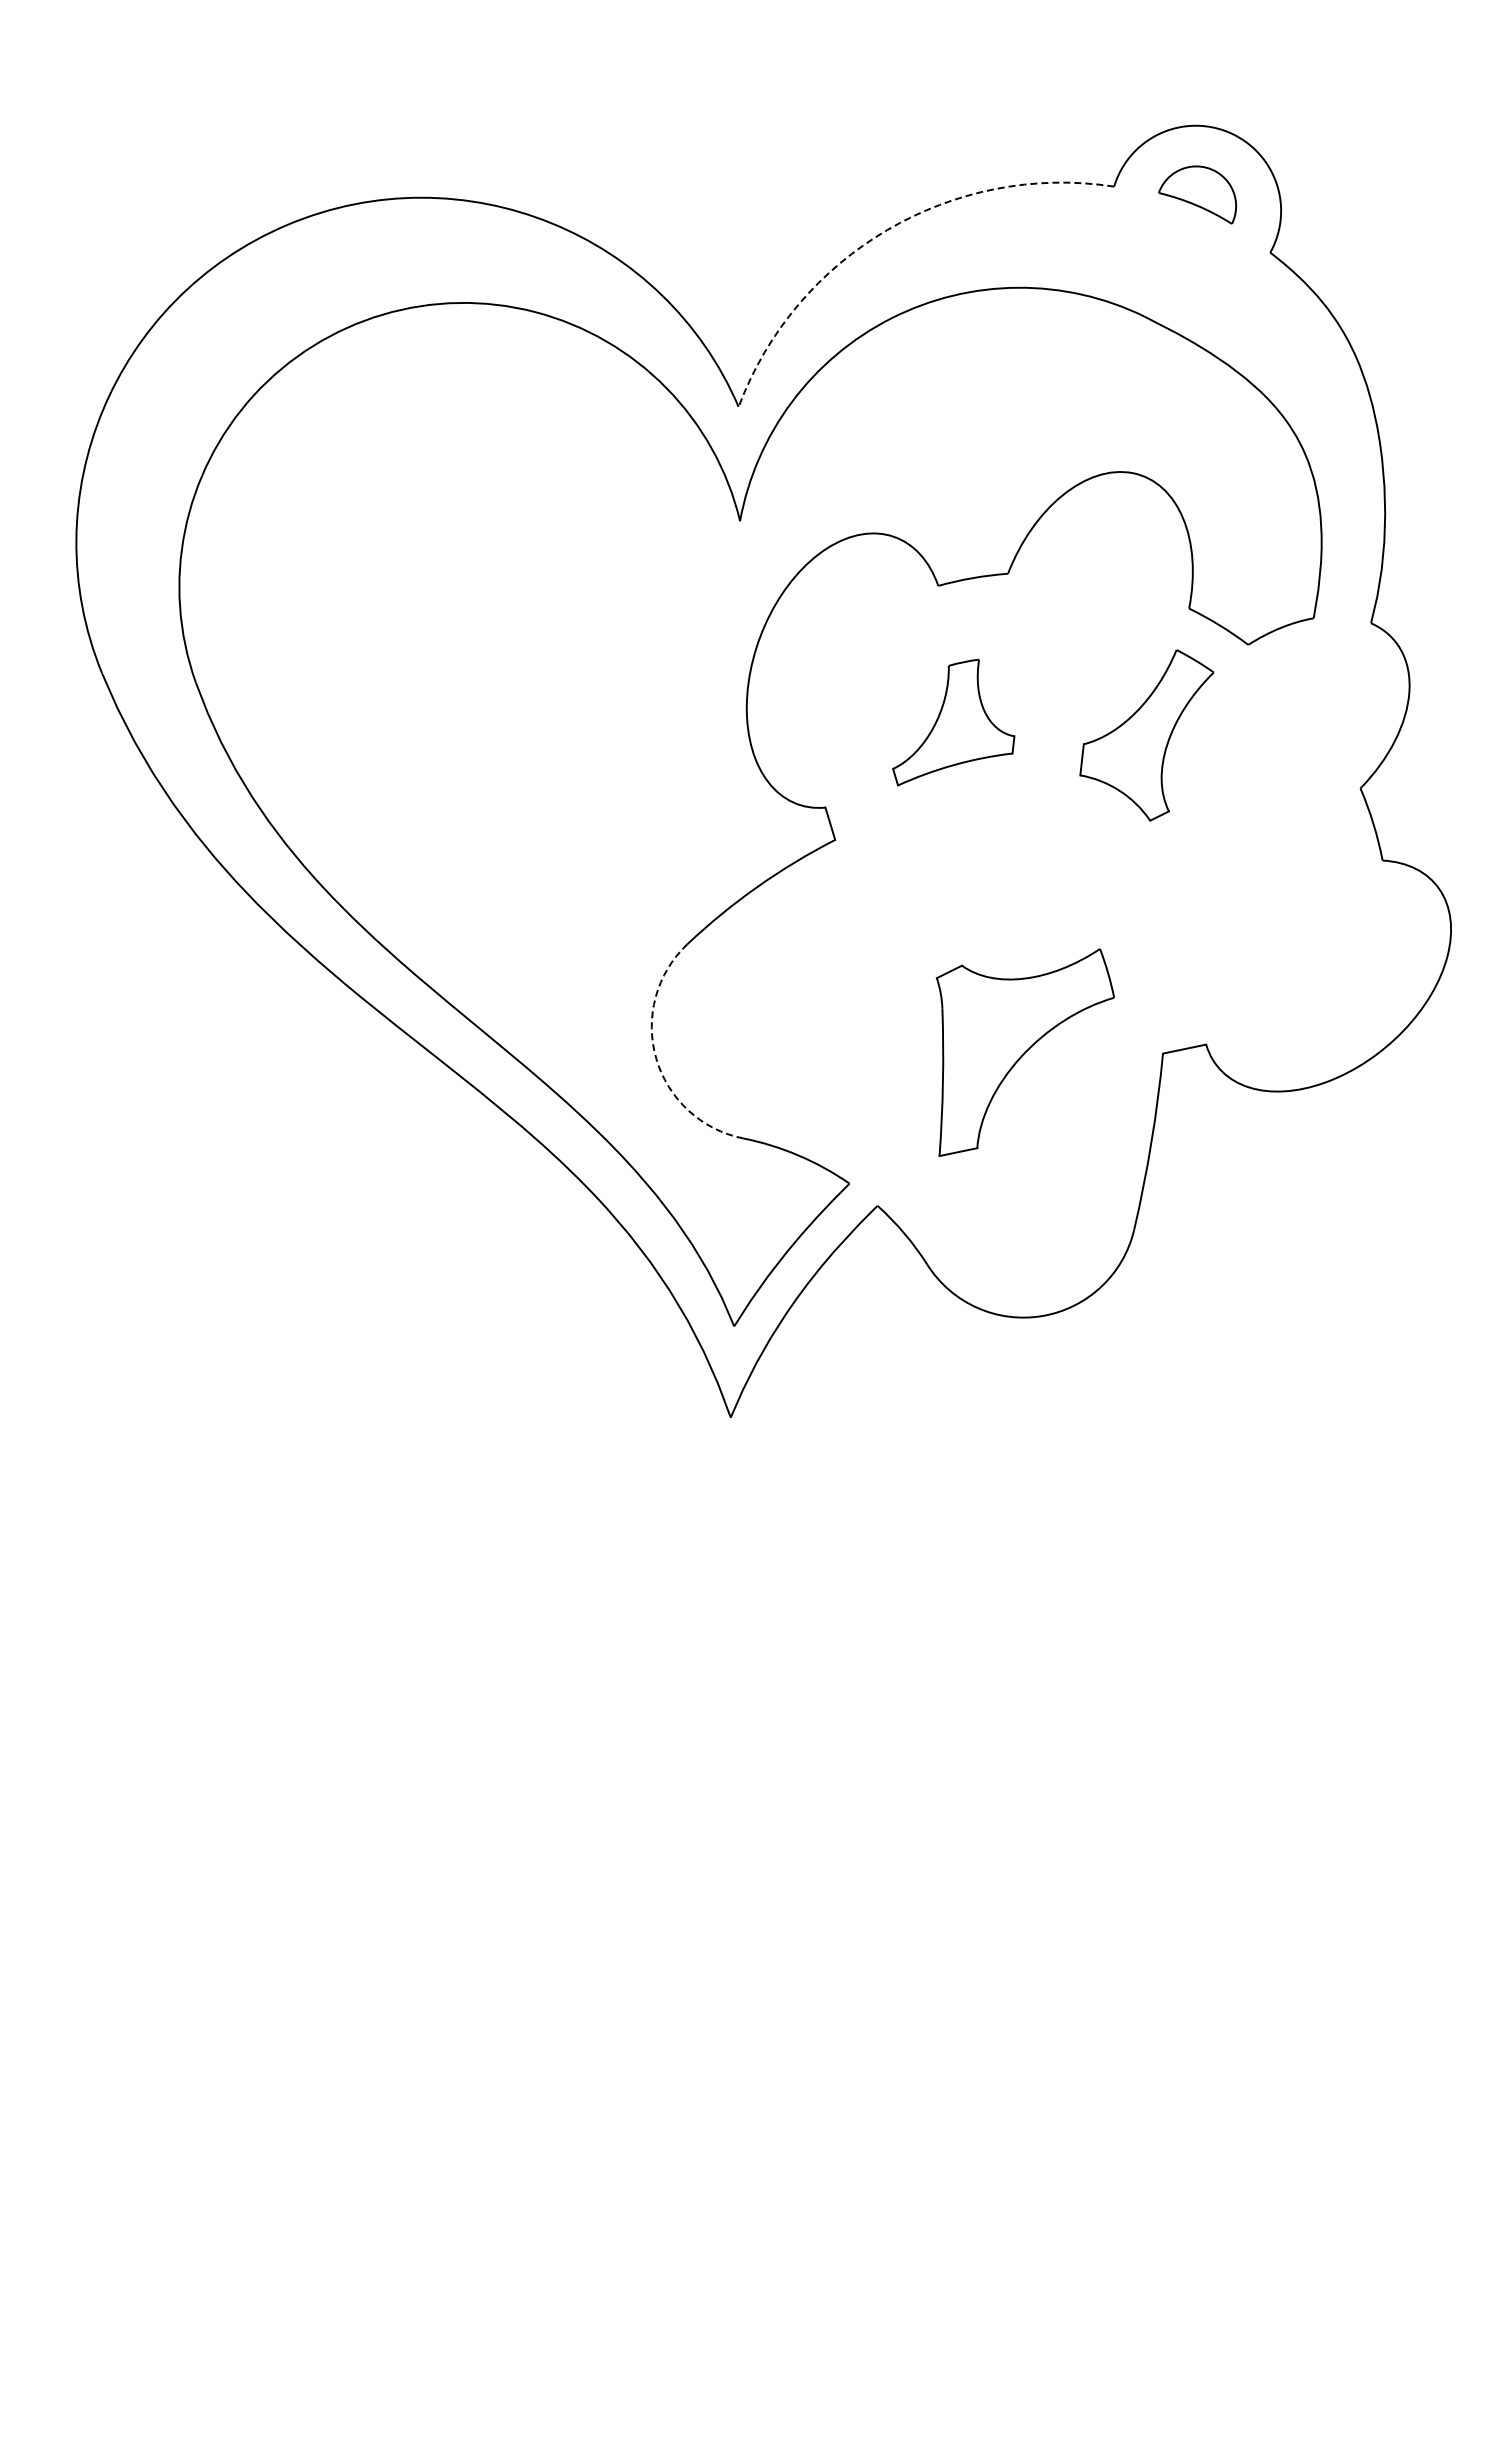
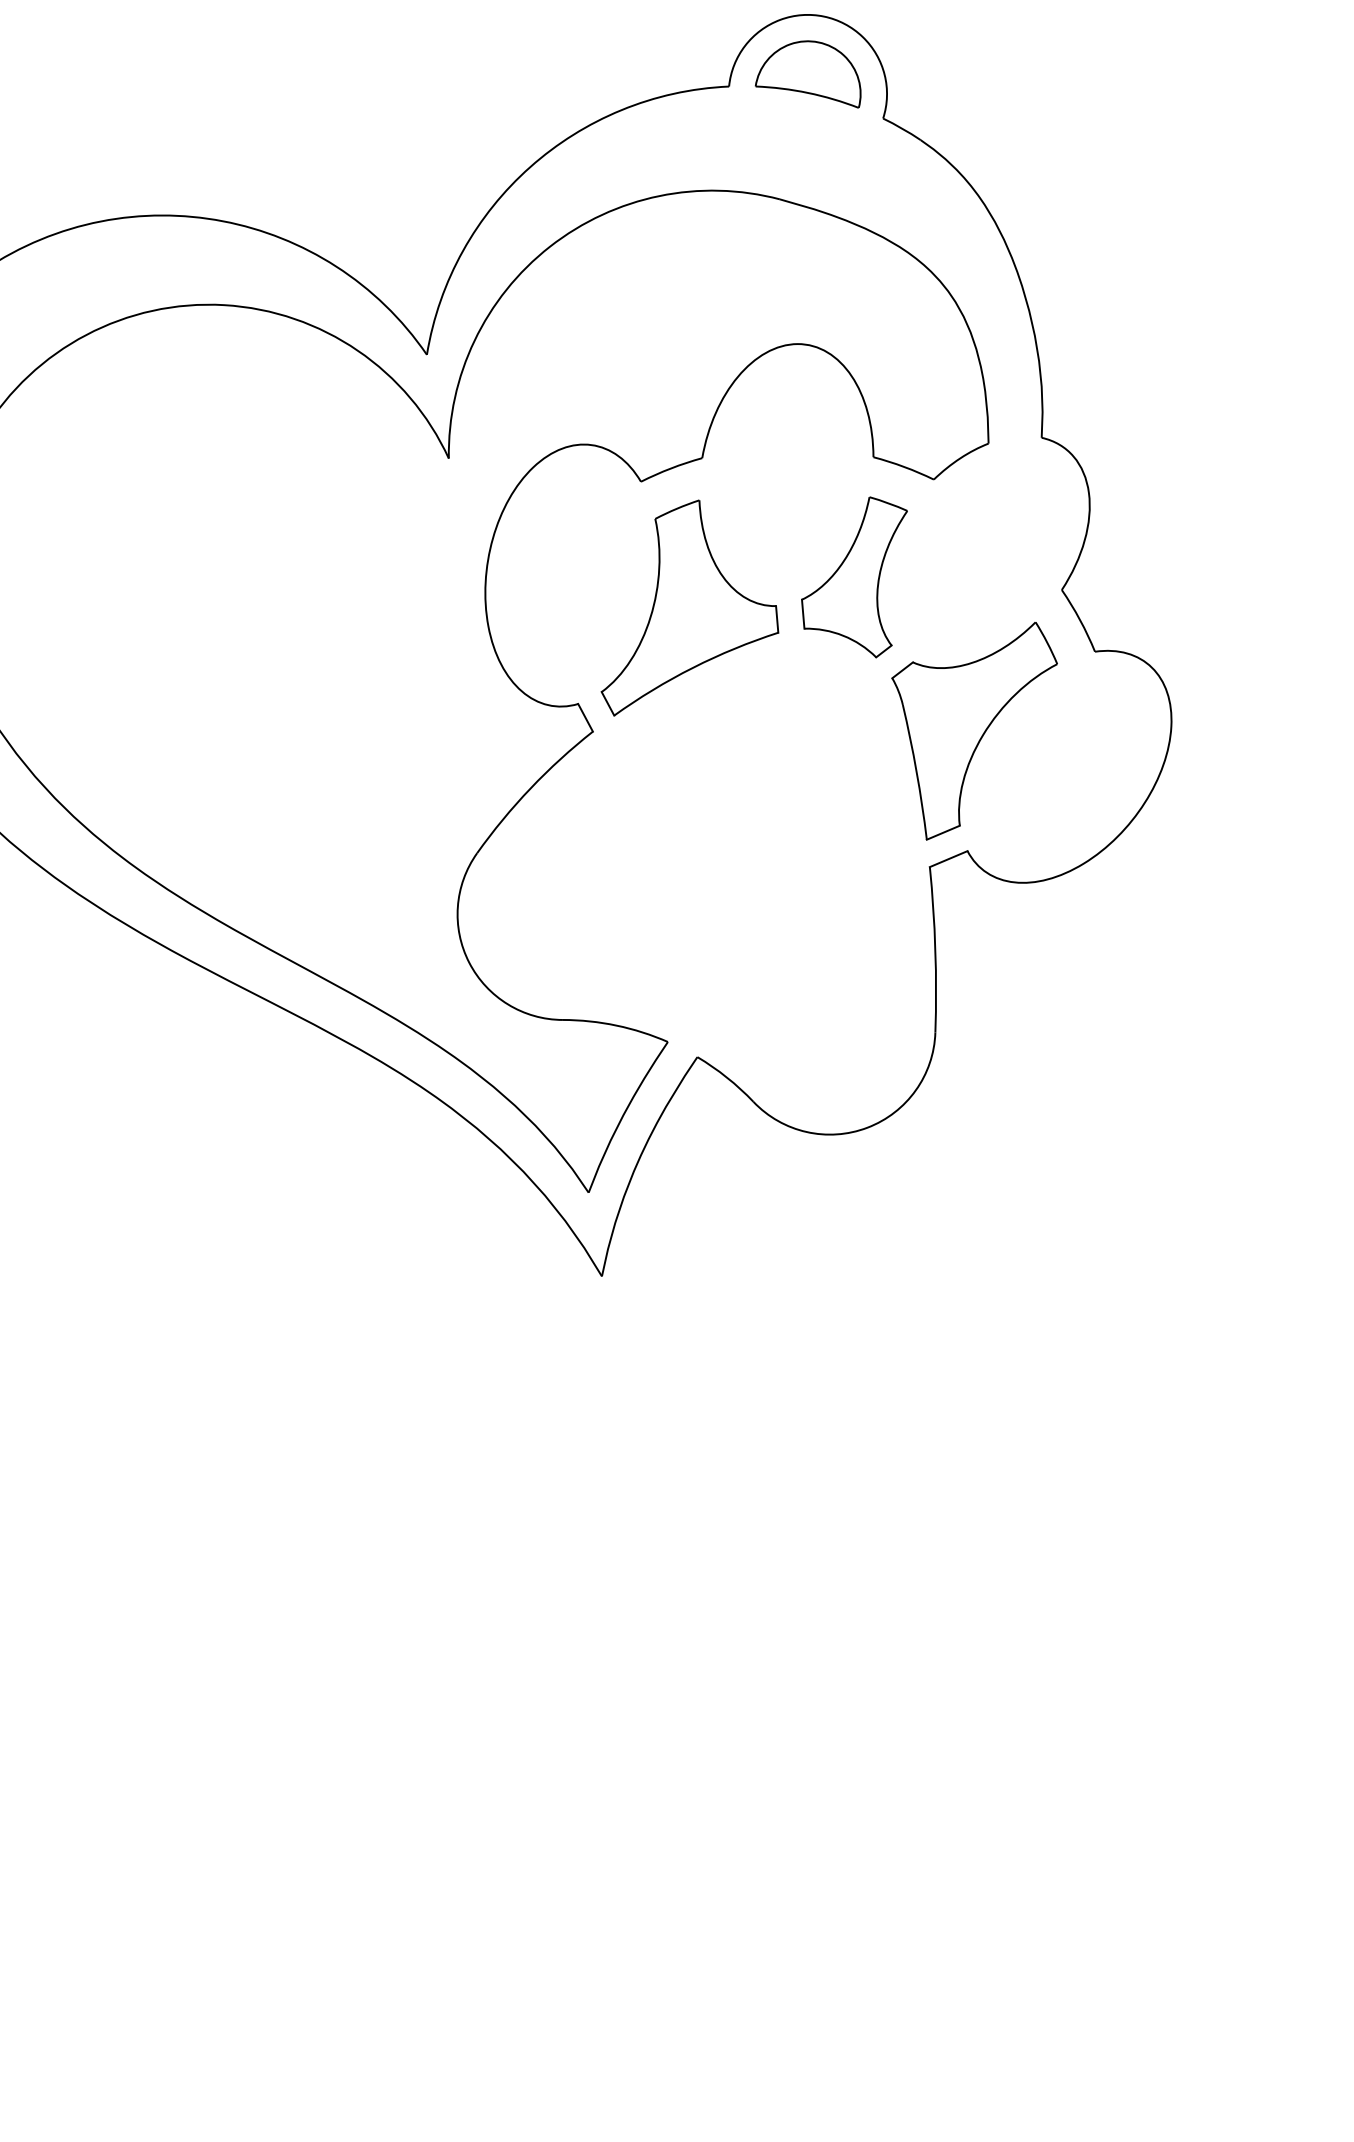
part: (1197, 194) -> (806, 78), size x1.43
arc: (887, 230) -> (530, 167), dashed -> solid
part: (953, 722) -> (679, 603), size x1.67
part: (1024, 1052) -> (985, 730), moved
arc: (656, 1058) -> (469, 962), dashed -> solid

